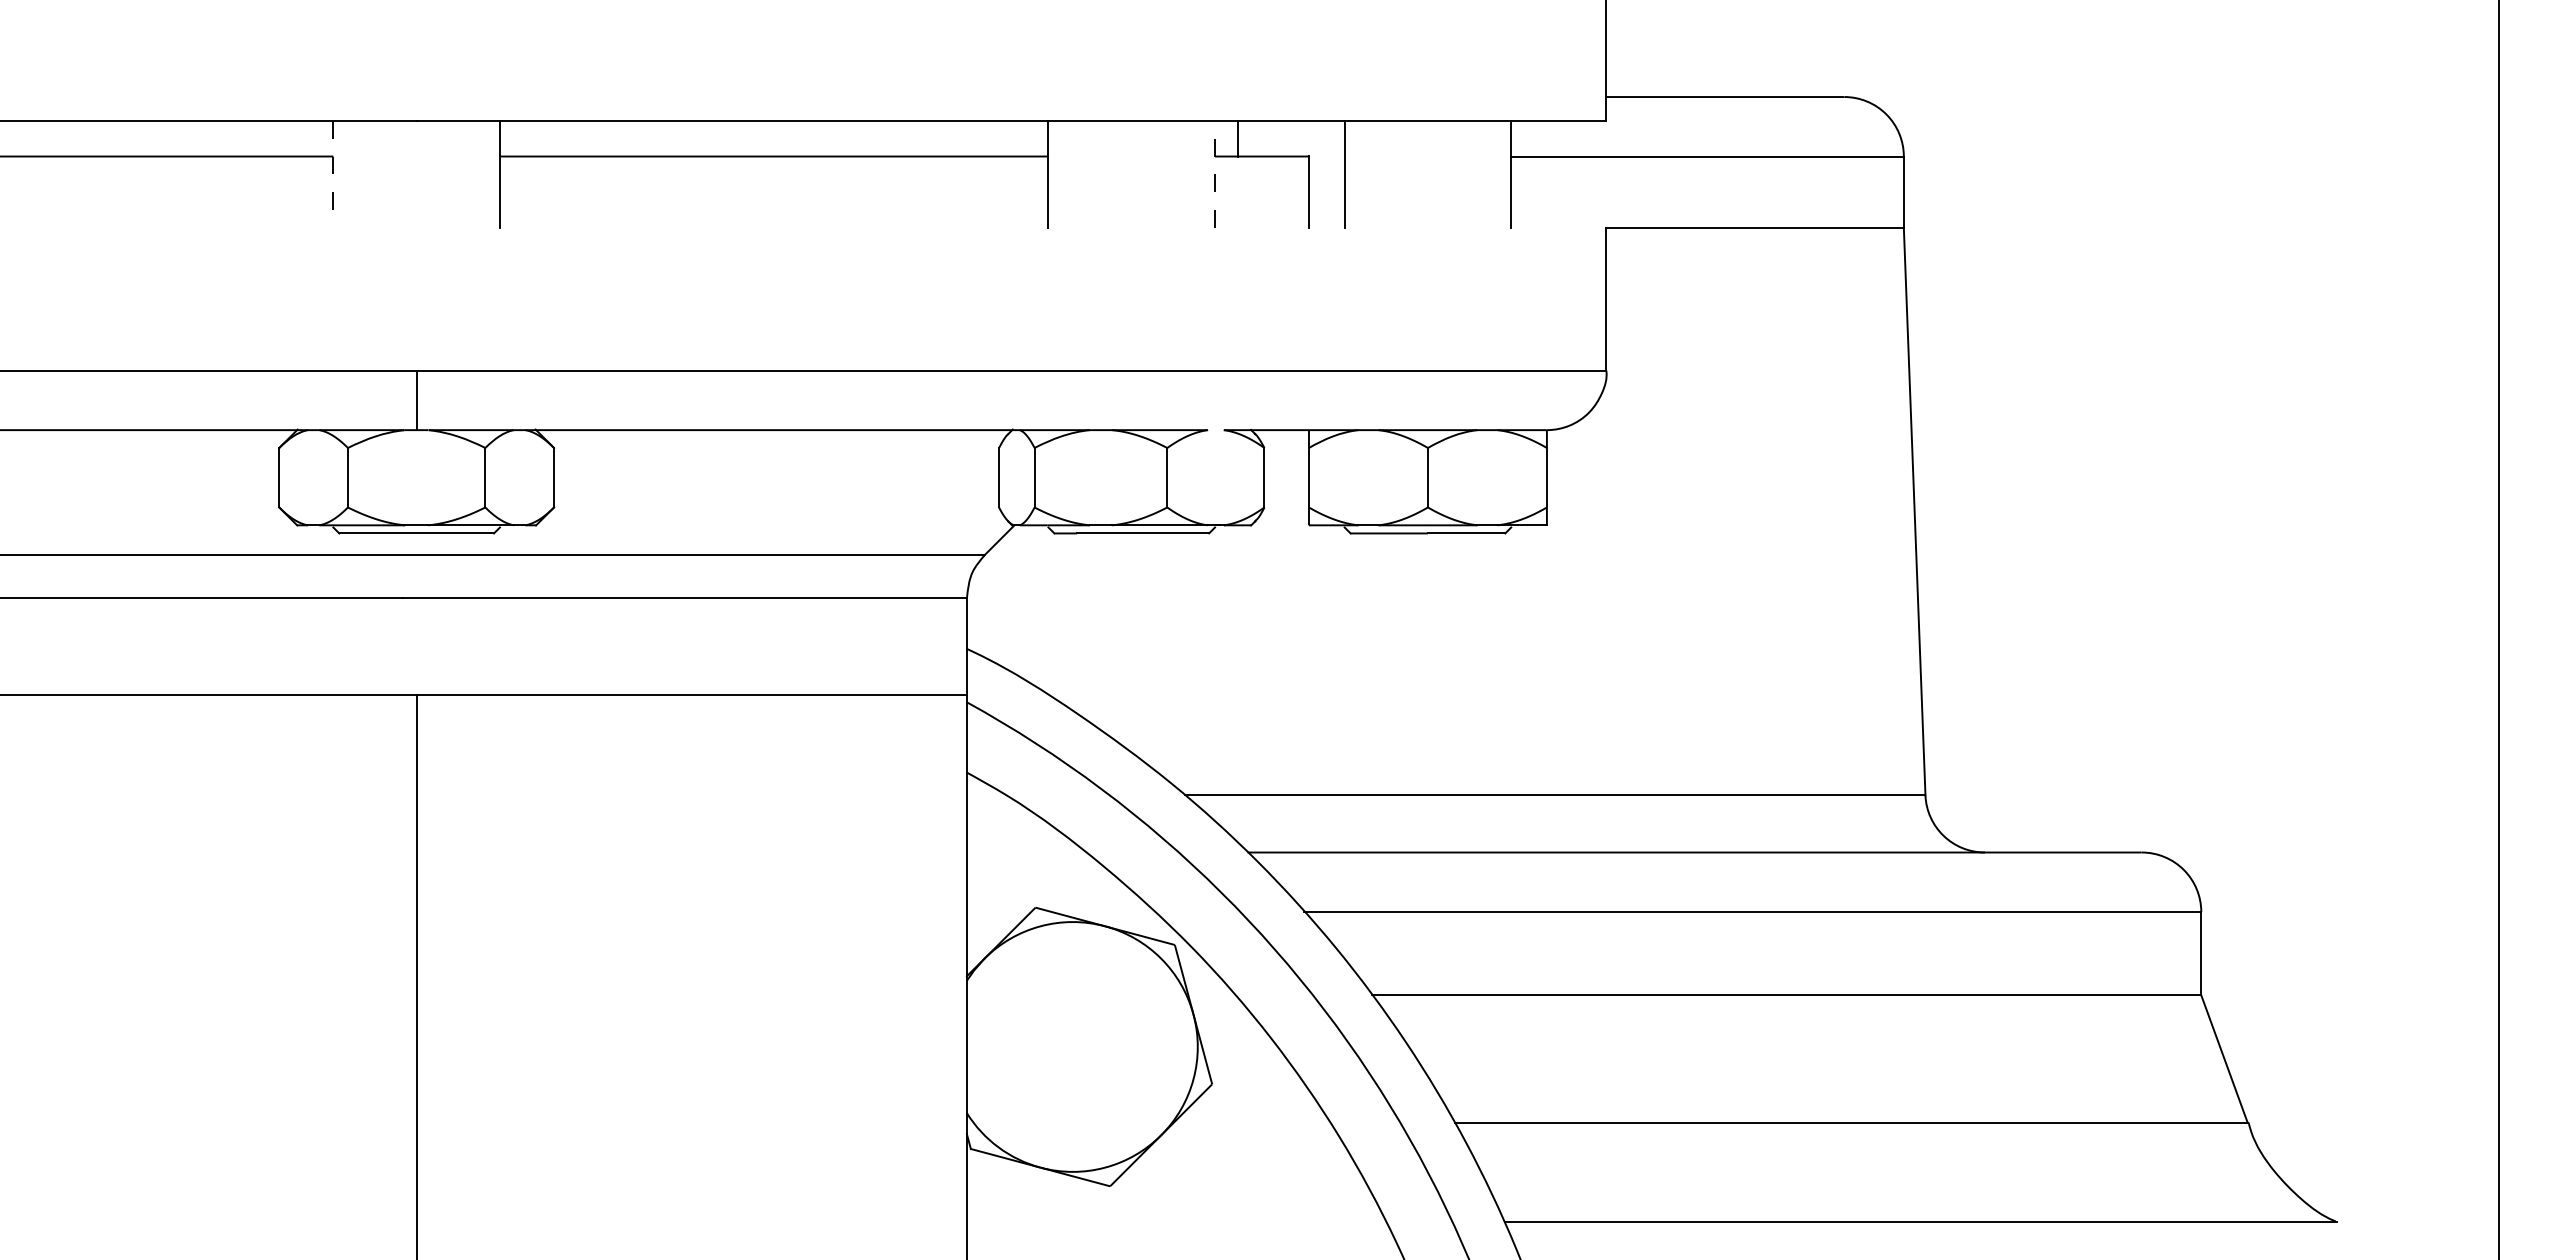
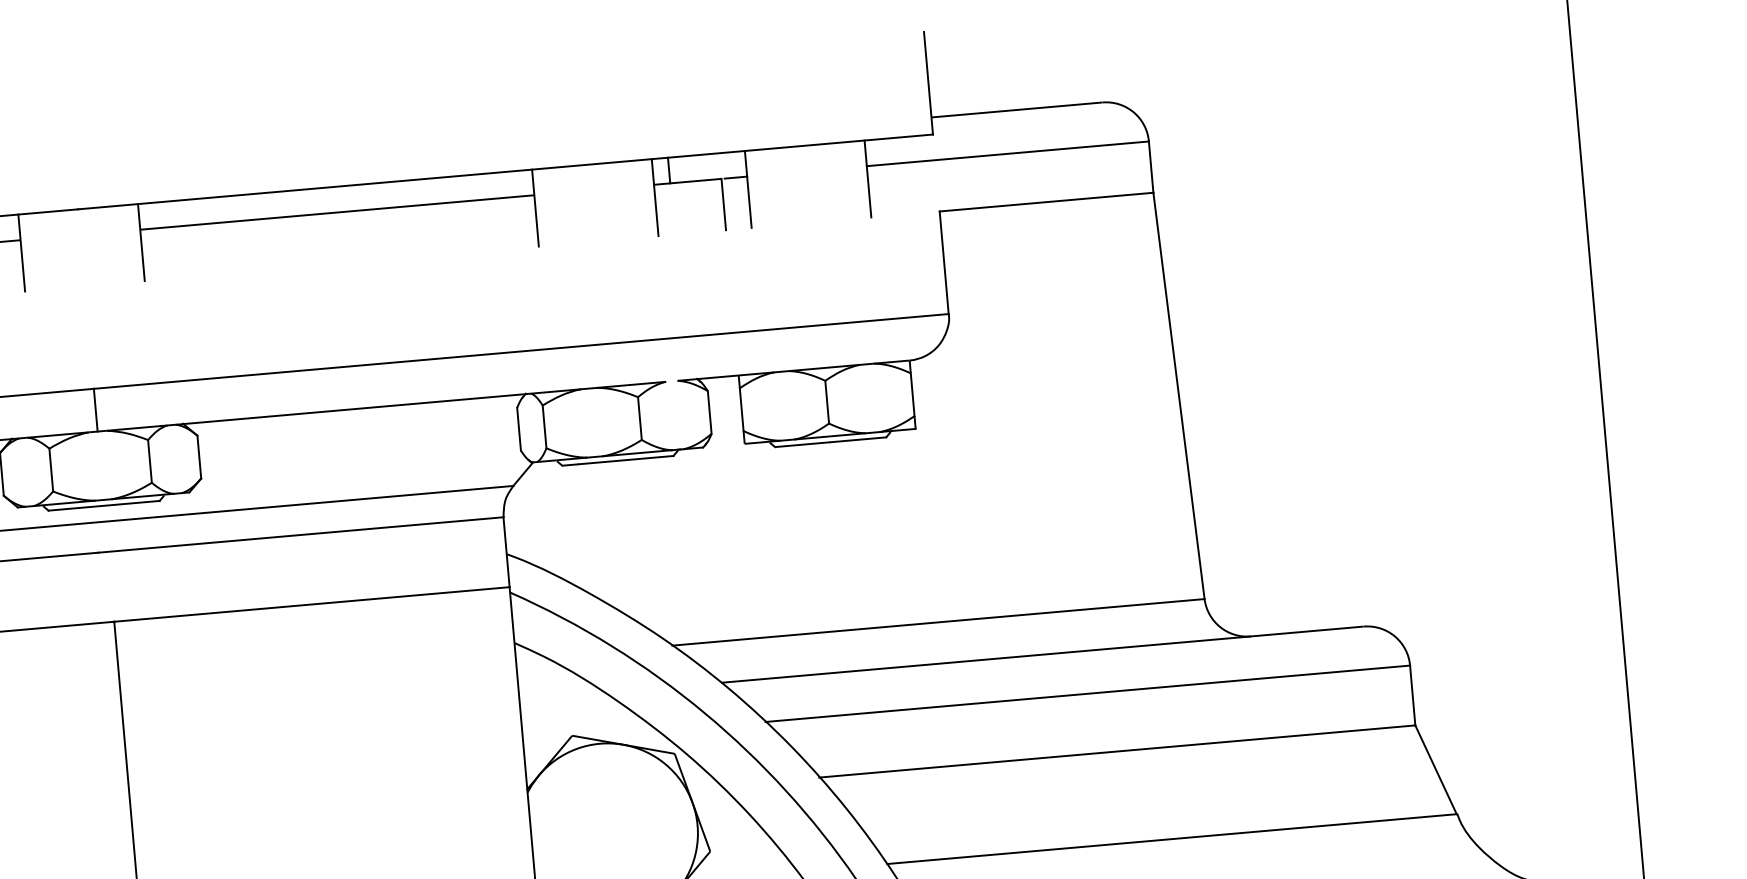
line: (1328, 156) -> (735, 177), added
line: (333, 174) -> (21, 253), dashed -> solid
line: (1215, 174) -> (655, 197), dashed -> solid

